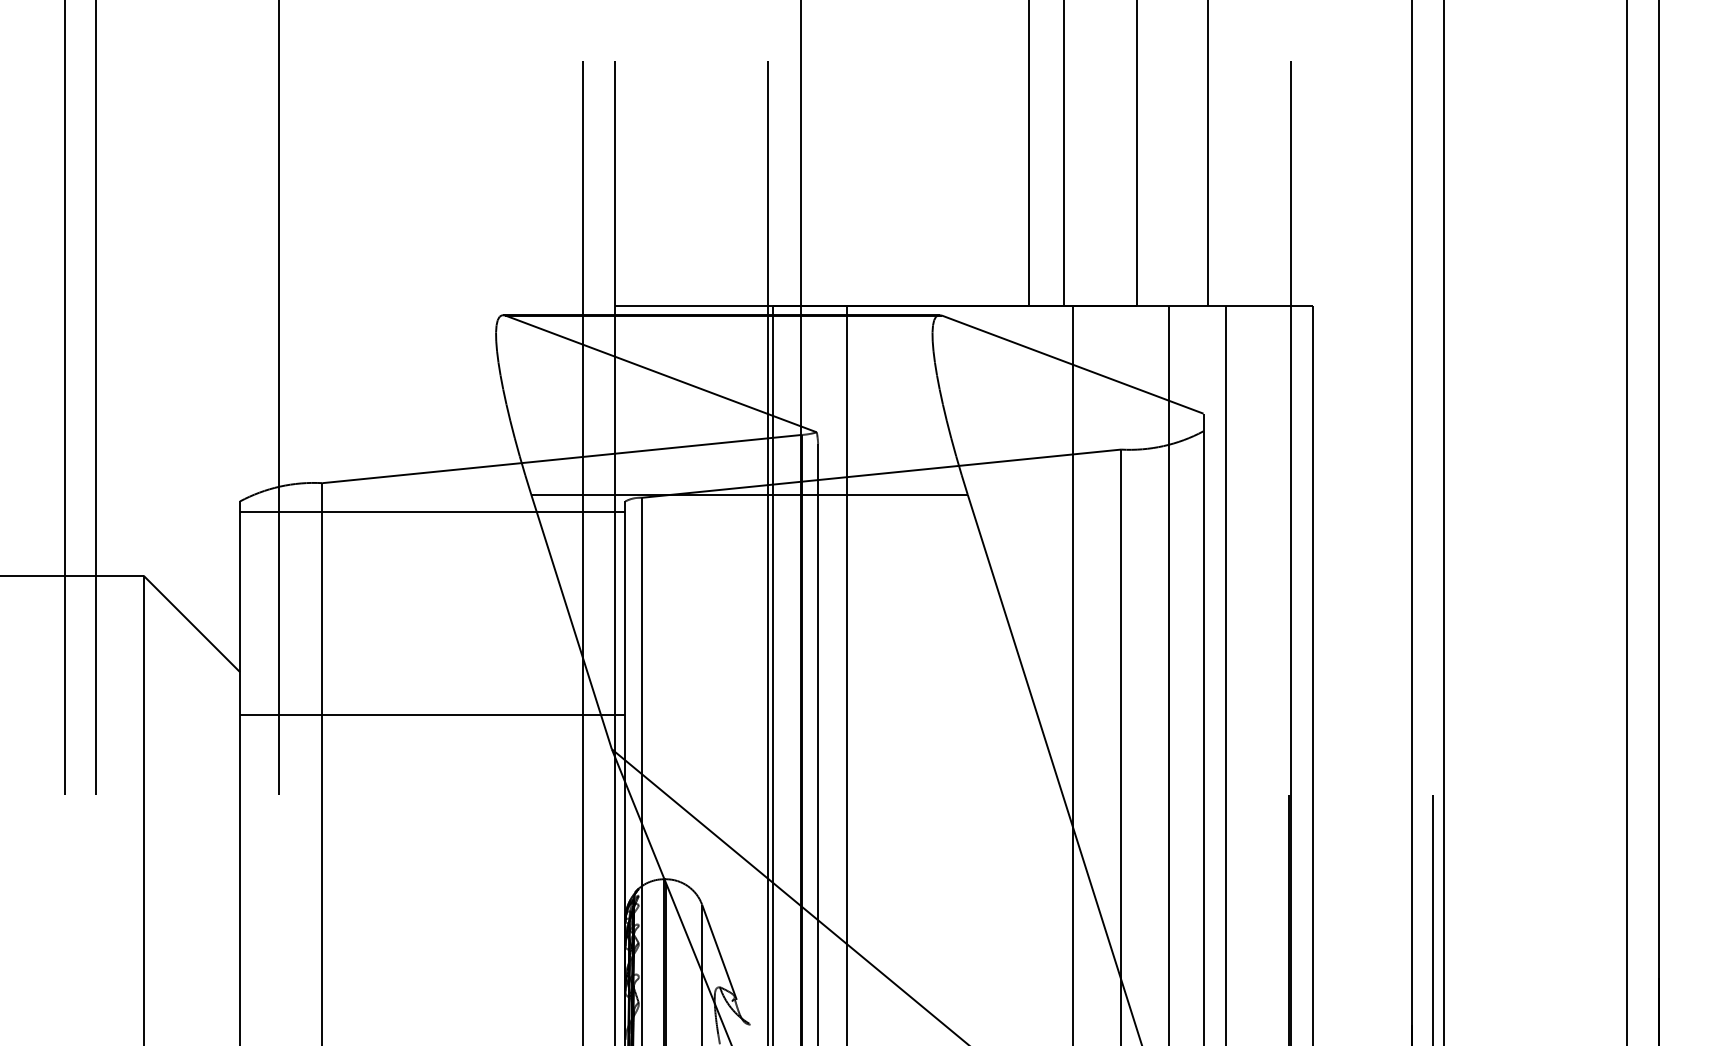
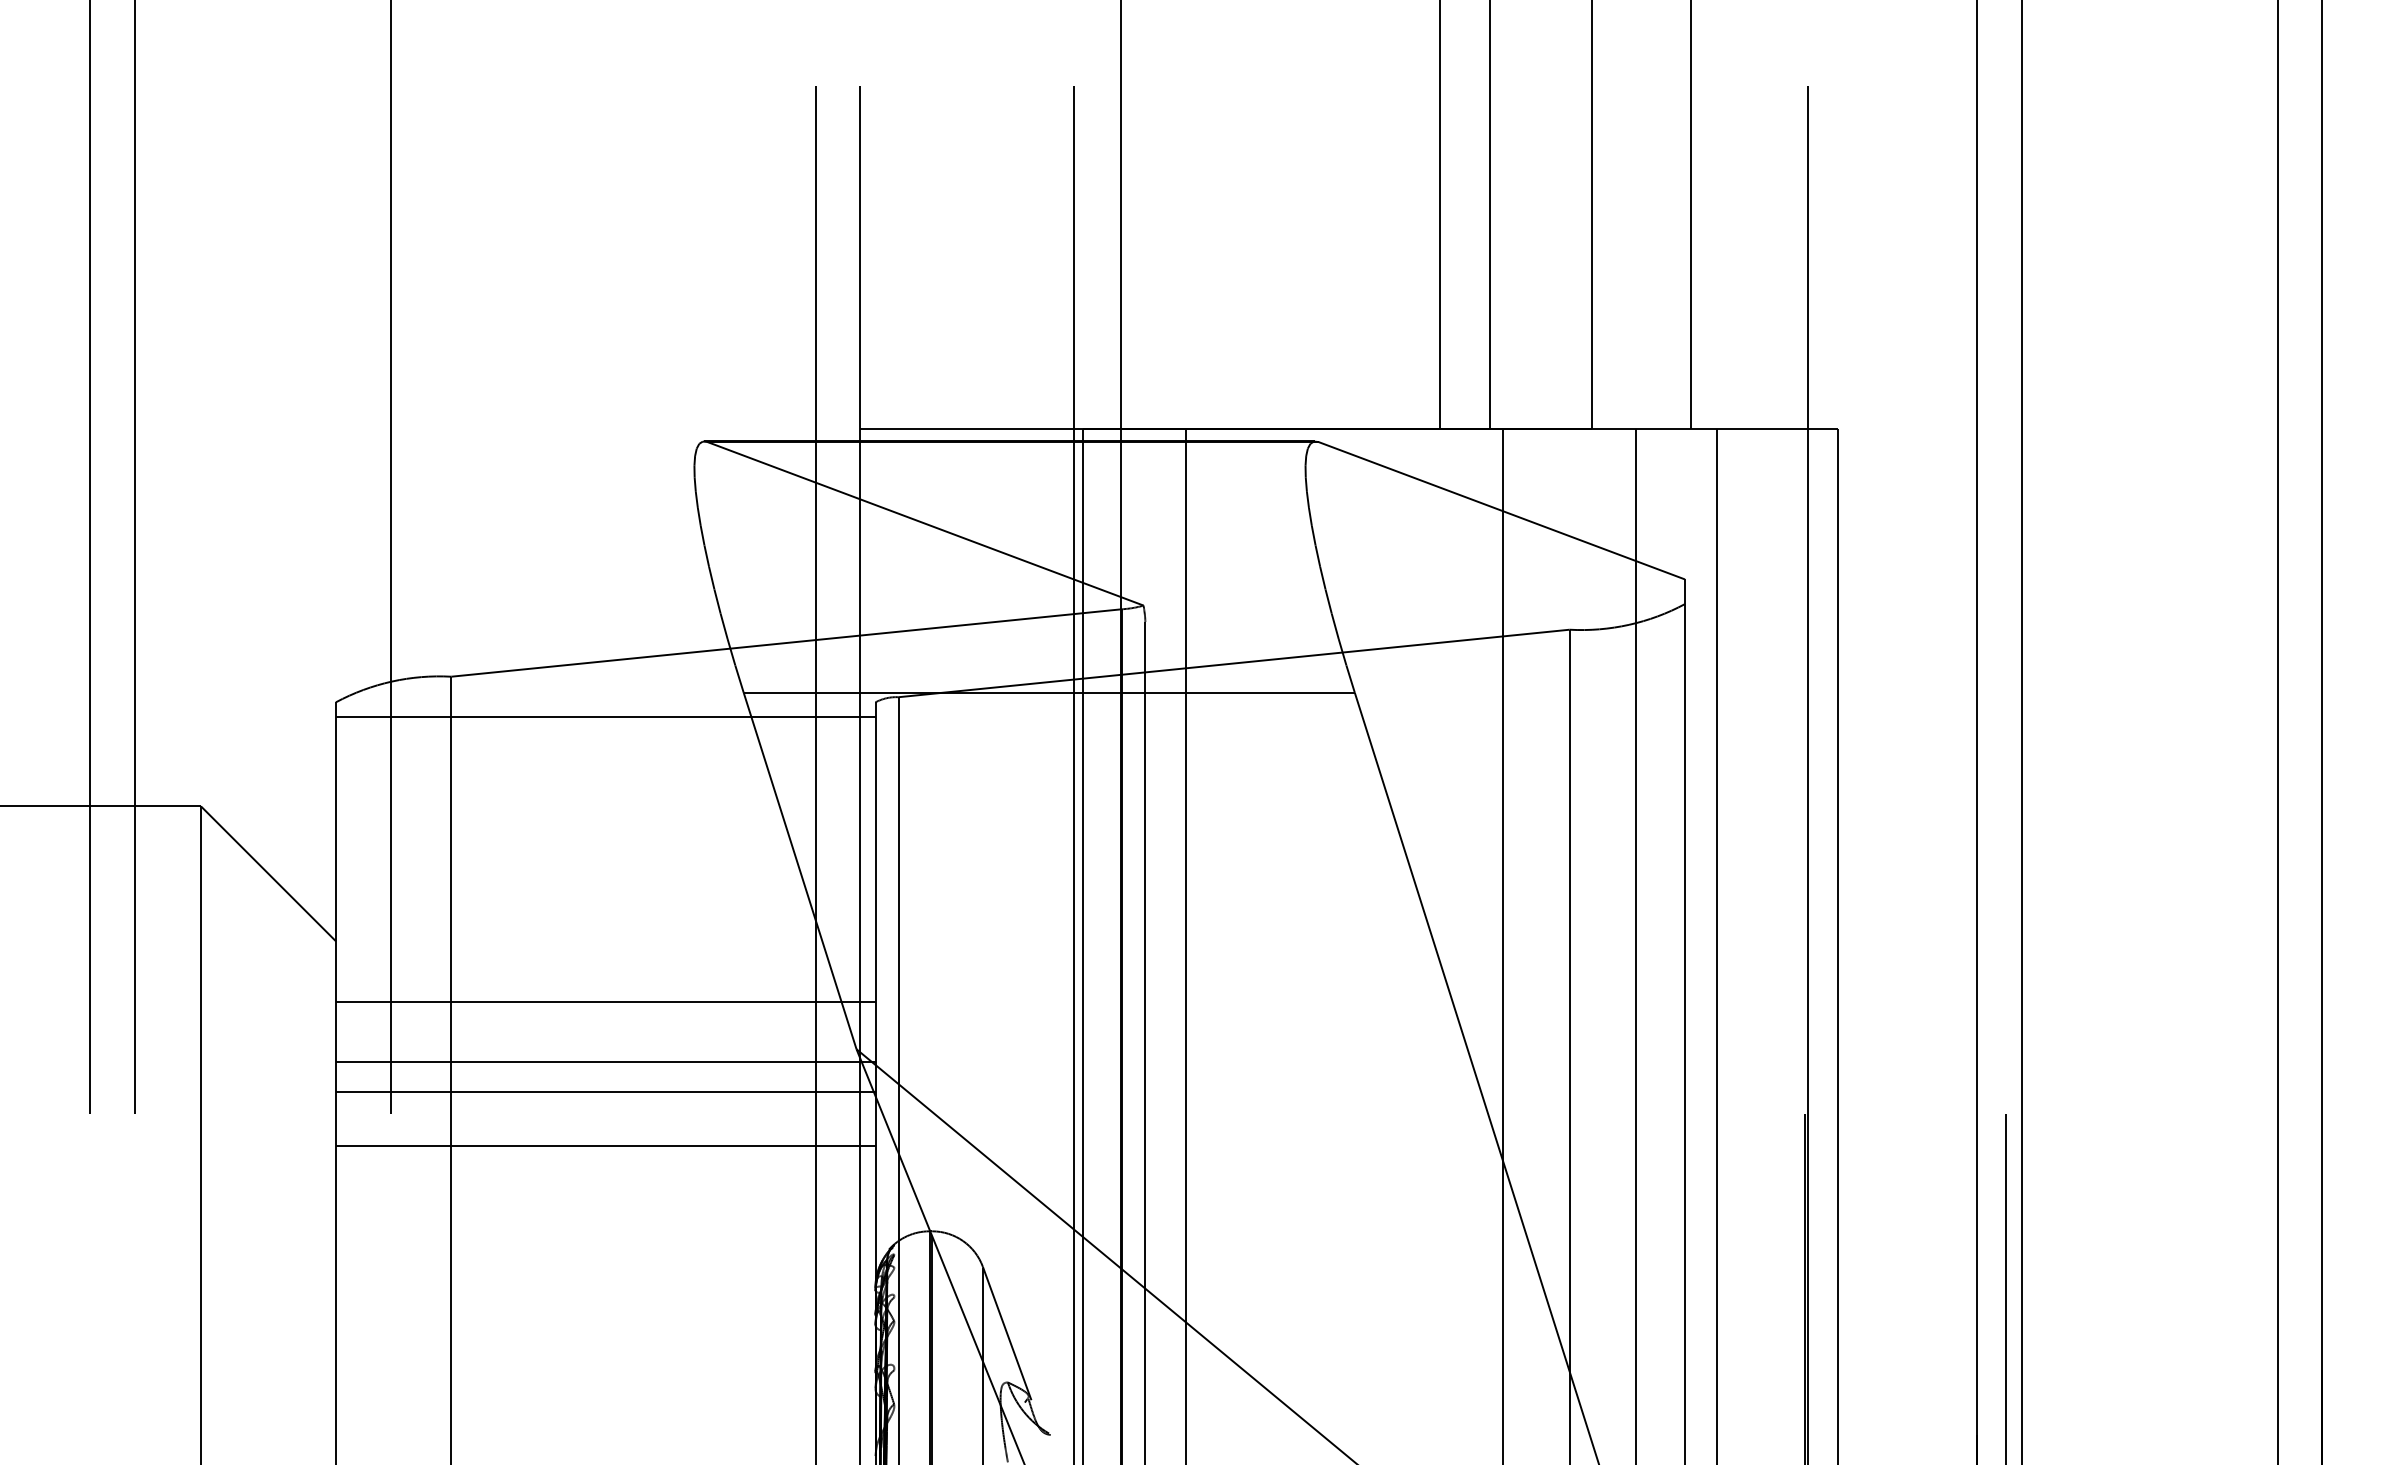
line: (432, 757) -> (605, 1061), added
line: (432, 780) -> (605, 1092), added
line: (432, 817) -> (605, 1145), added

